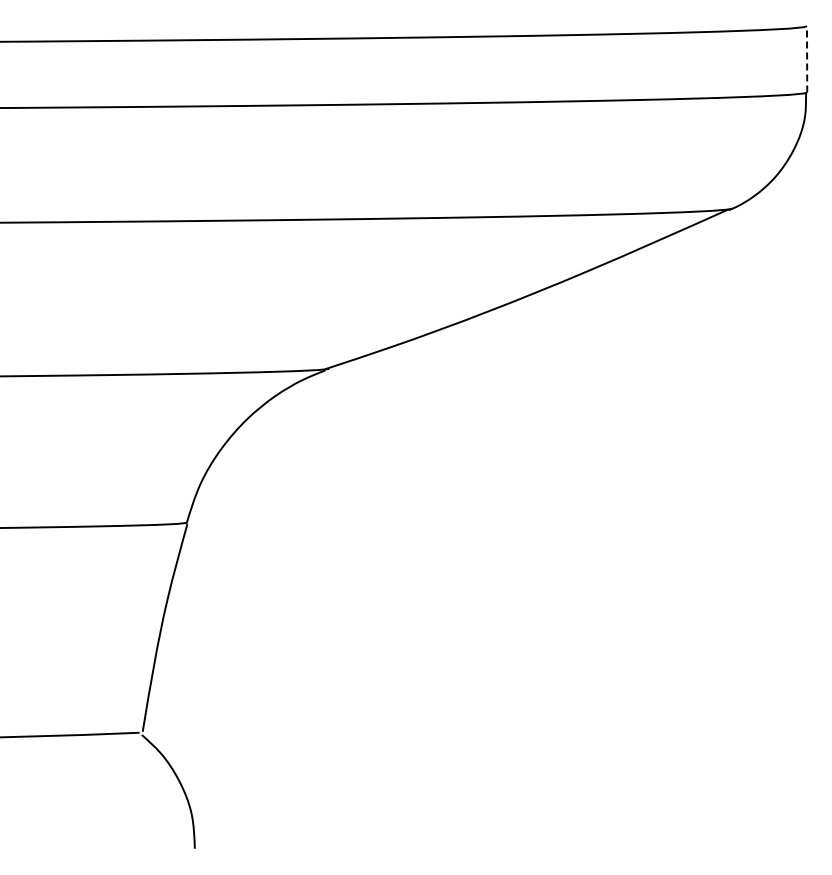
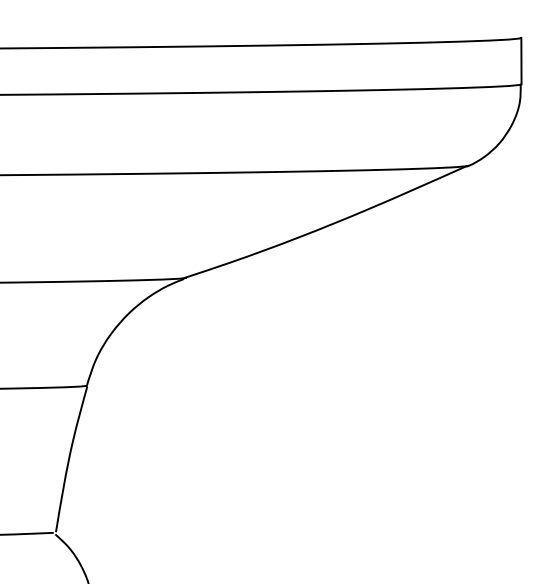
line: (807, 58) -> (521, 60), dashed -> solid

